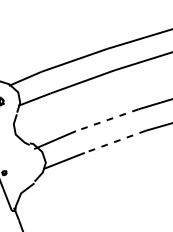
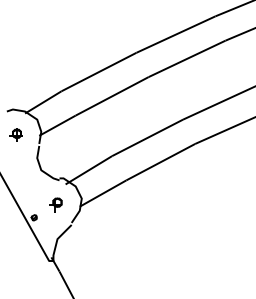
line: (107, 119) -> (147, 137), dashed -> solid
line: (115, 142) -> (160, 162), dashed -> solid
part: (23, 164) -> (55, 204), added

